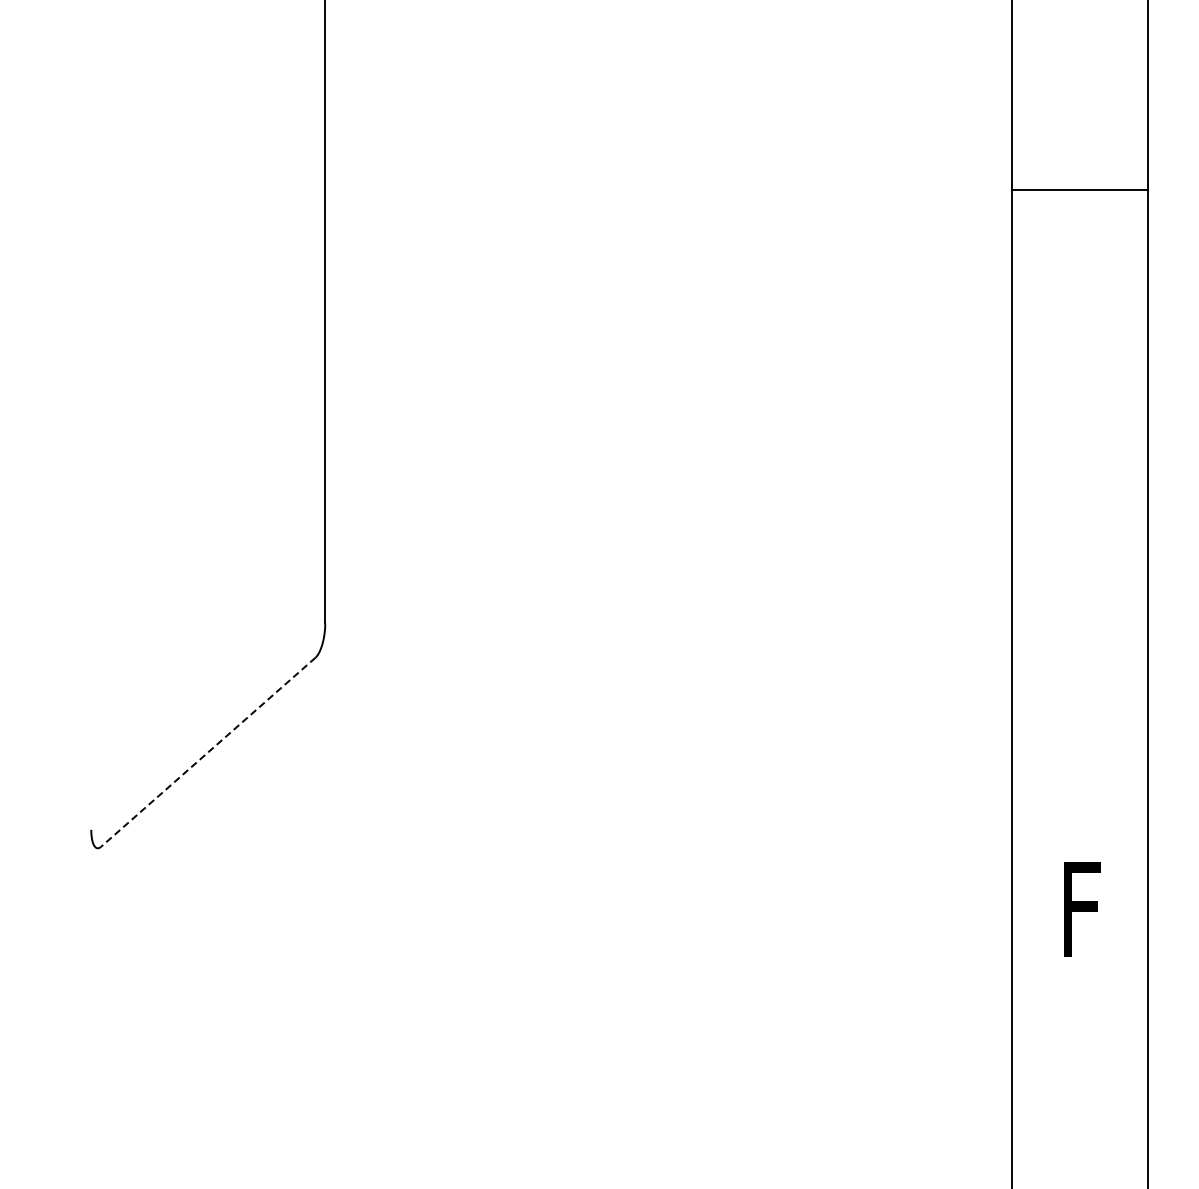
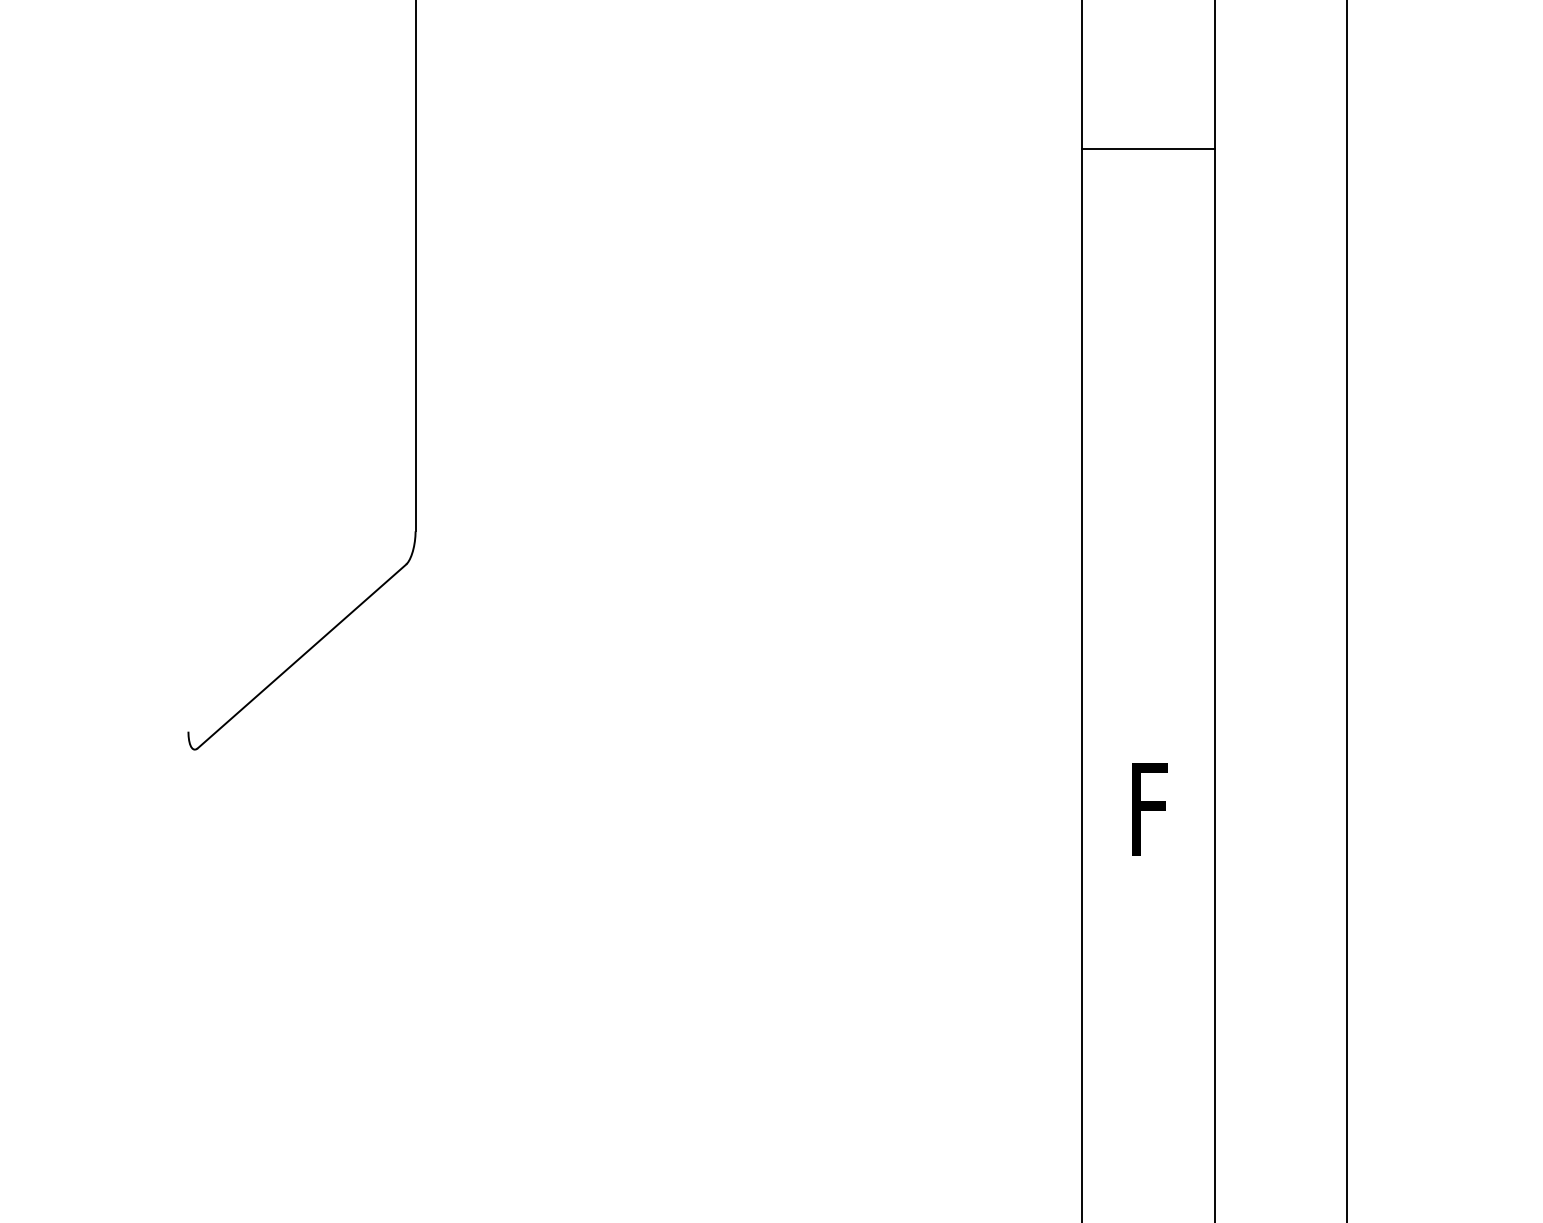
line: (1080, 189) -> (1148, 149), moved
line: (208, 752) -> (302, 656), dashed -> solid

